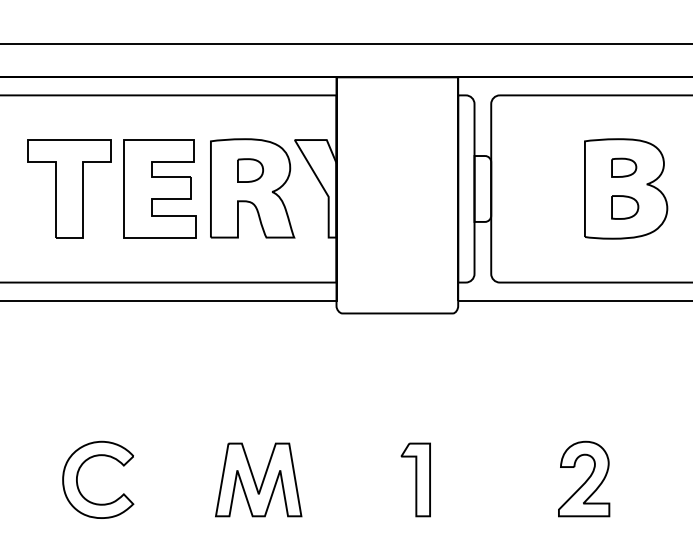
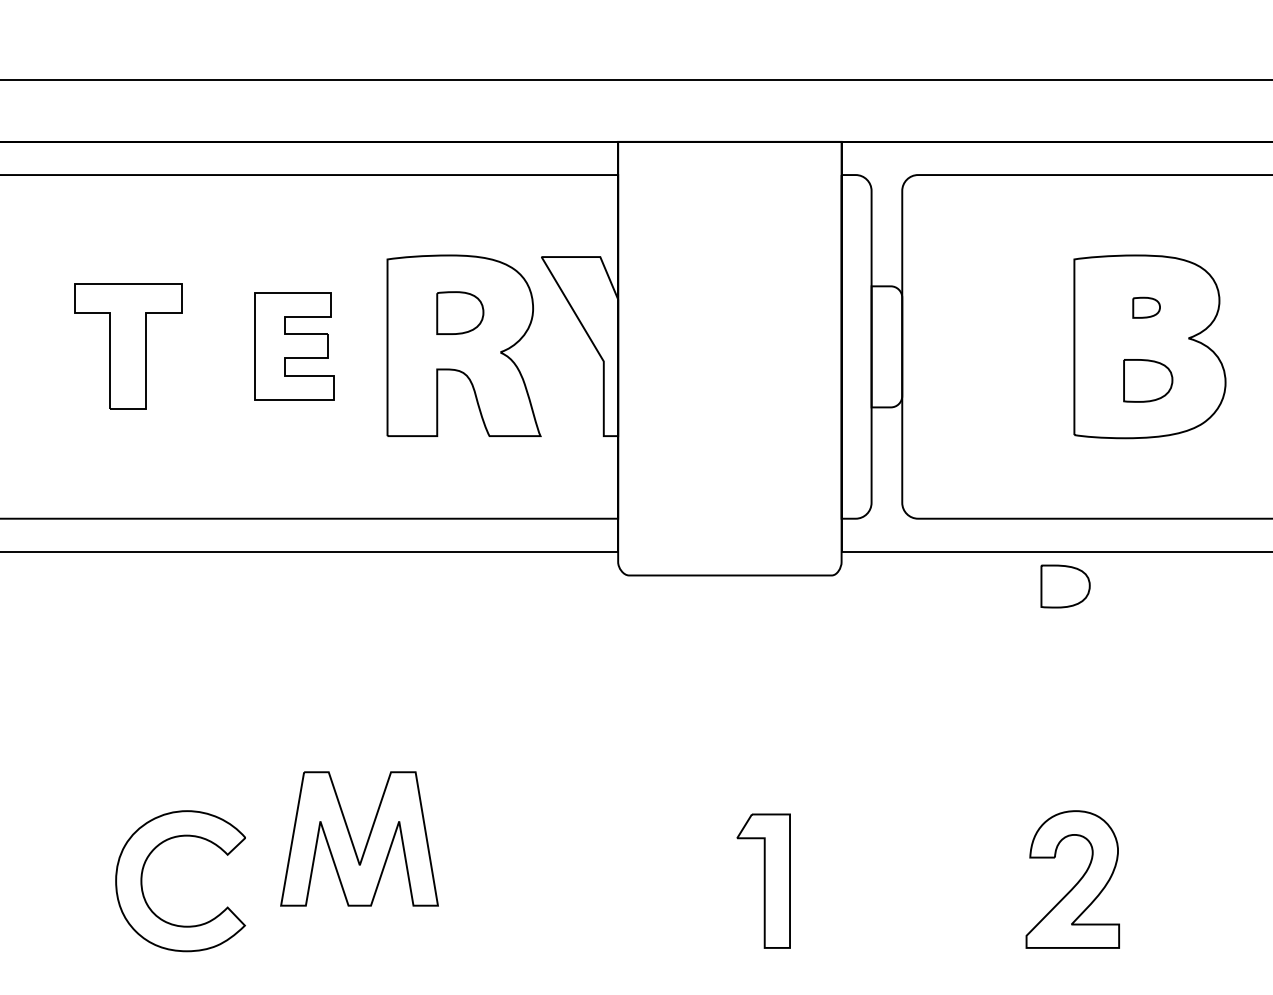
part: (624, 167) -> (1146, 307), size x0.6
part: (69, 188) -> (127, 346), size x0.7
part: (159, 188) -> (293, 346), size x0.6
part: (580, 319) -> (1066, 586), added
part: (258, 479) -> (359, 838), moved

